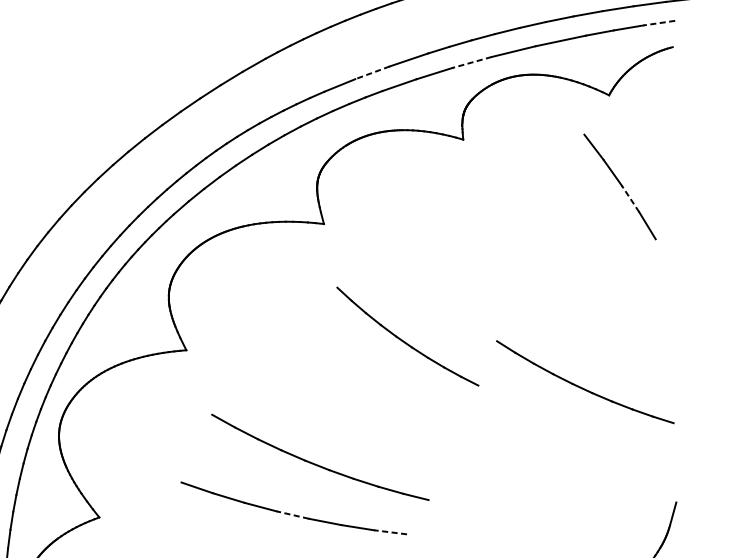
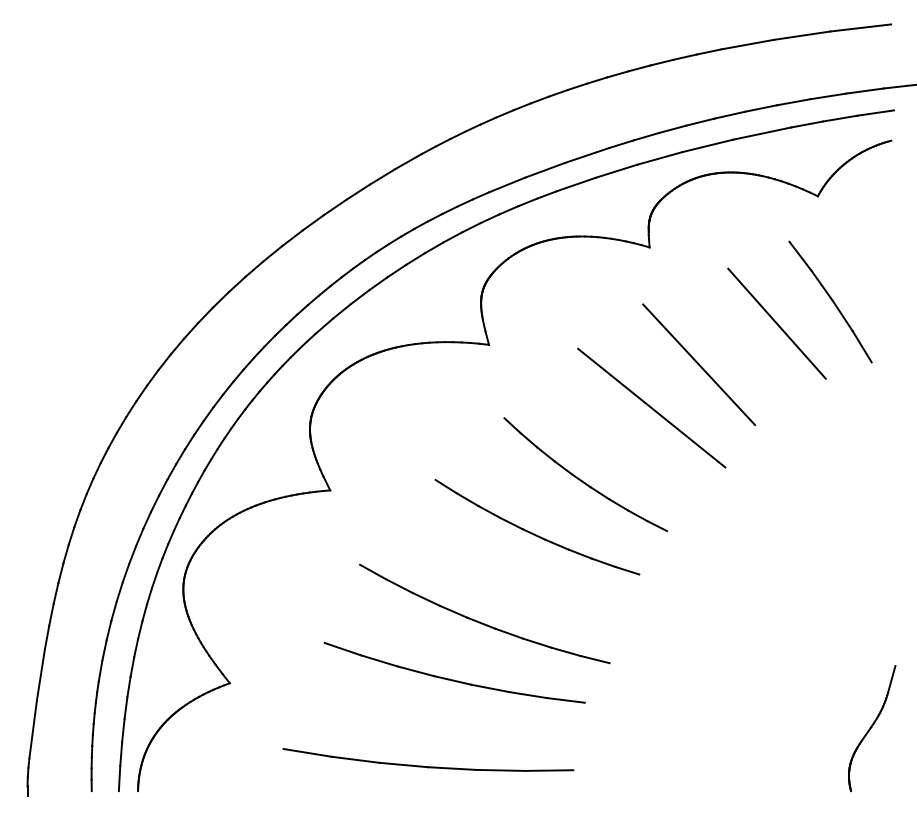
line: (659, 23) -> (875, 113), dashed -> solid
line: (471, 62) -> (659, 158), dashed -> solid
line: (372, 72) -> (544, 170), dashed -> solid
line: (630, 198) -> (842, 315), dashed -> solid
line: (573, 205) -> (776, 323), added
line: (506, 241) -> (699, 364), added
line: (464, 278) -> (651, 407), added
part: (582, 387) -> (534, 533), moved
line: (292, 515) -> (452, 680), dashed -> solid
line: (390, 532) -> (565, 700), dashed -> solid

